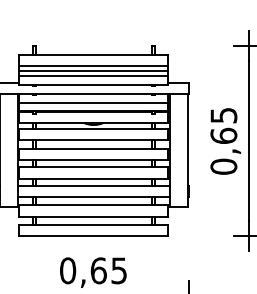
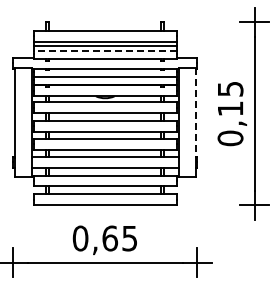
line: (93, 76) -> (105, 51), solid -> dashed
text: (223, 135) -> (230, 108), 0,65 -> 0,15
line: (187, 140) -> (195, 113), solid -> dashed

